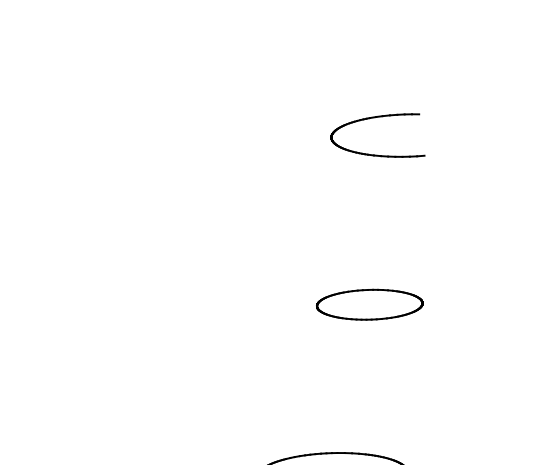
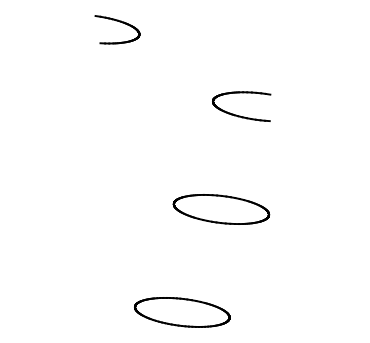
part: (167, 37) -> (119, 22), added
part: (369, 304) -> (221, 209), size x1.43

